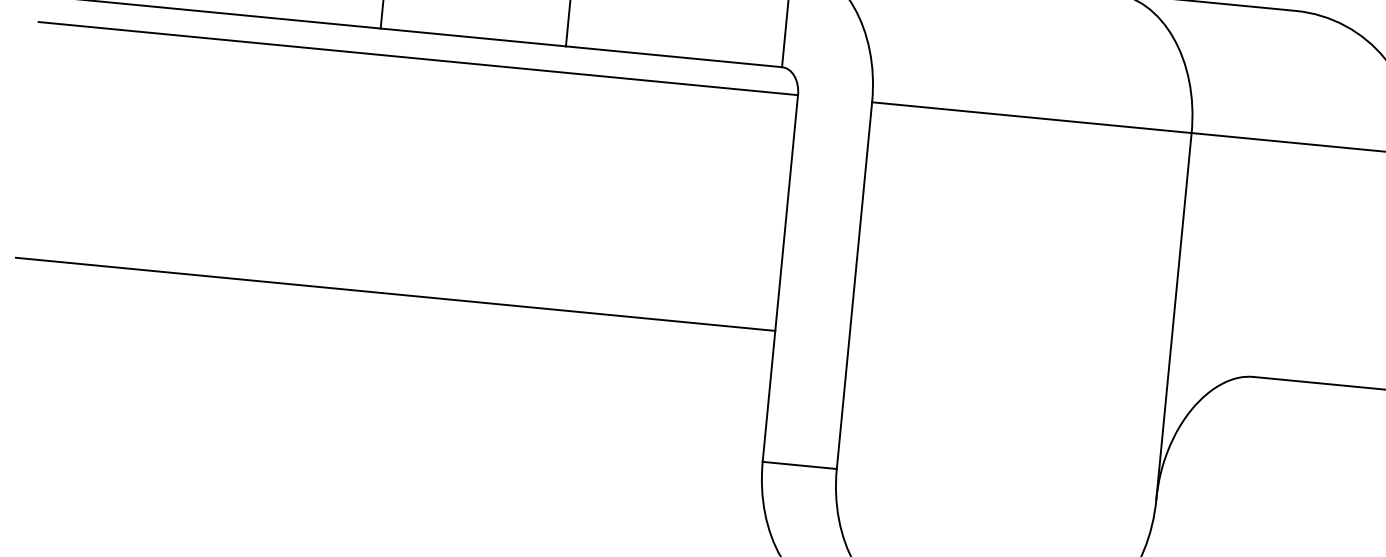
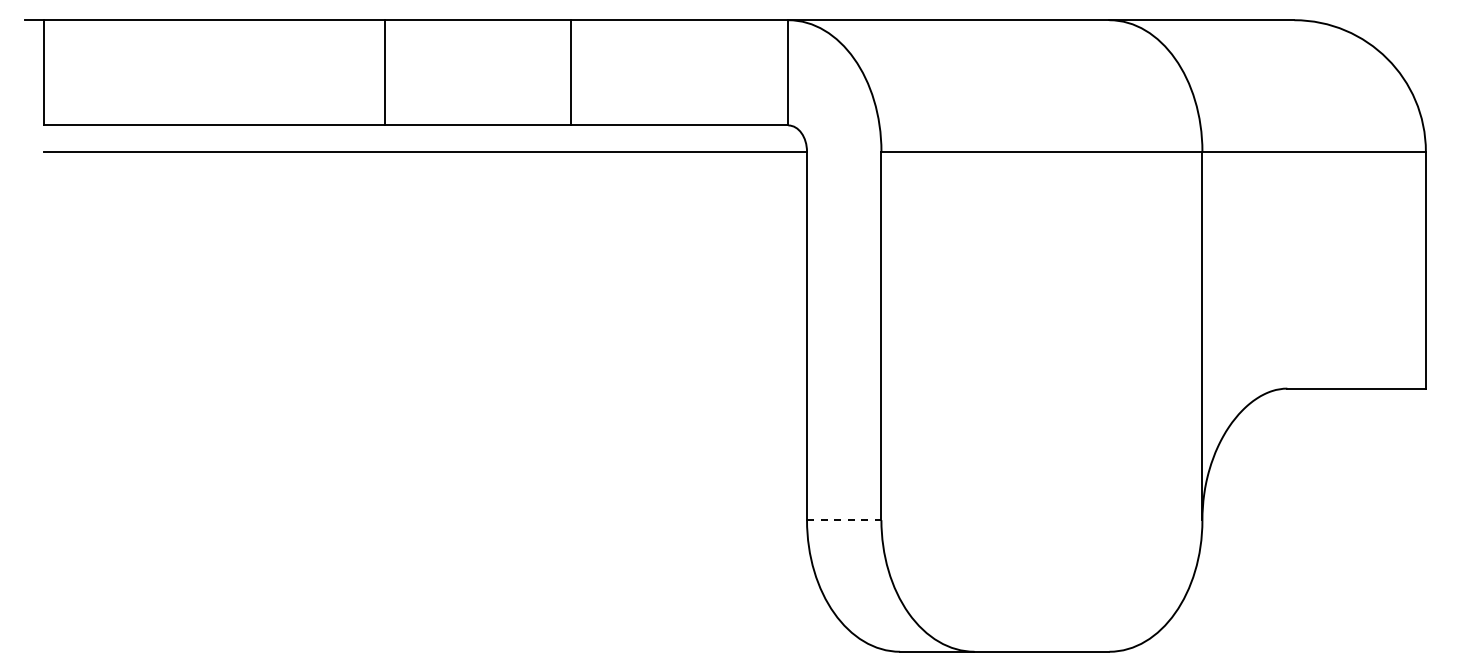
line: (395, 294) -> (425, 388), removed
line: (800, 465) -> (844, 520), solid -> dashed

